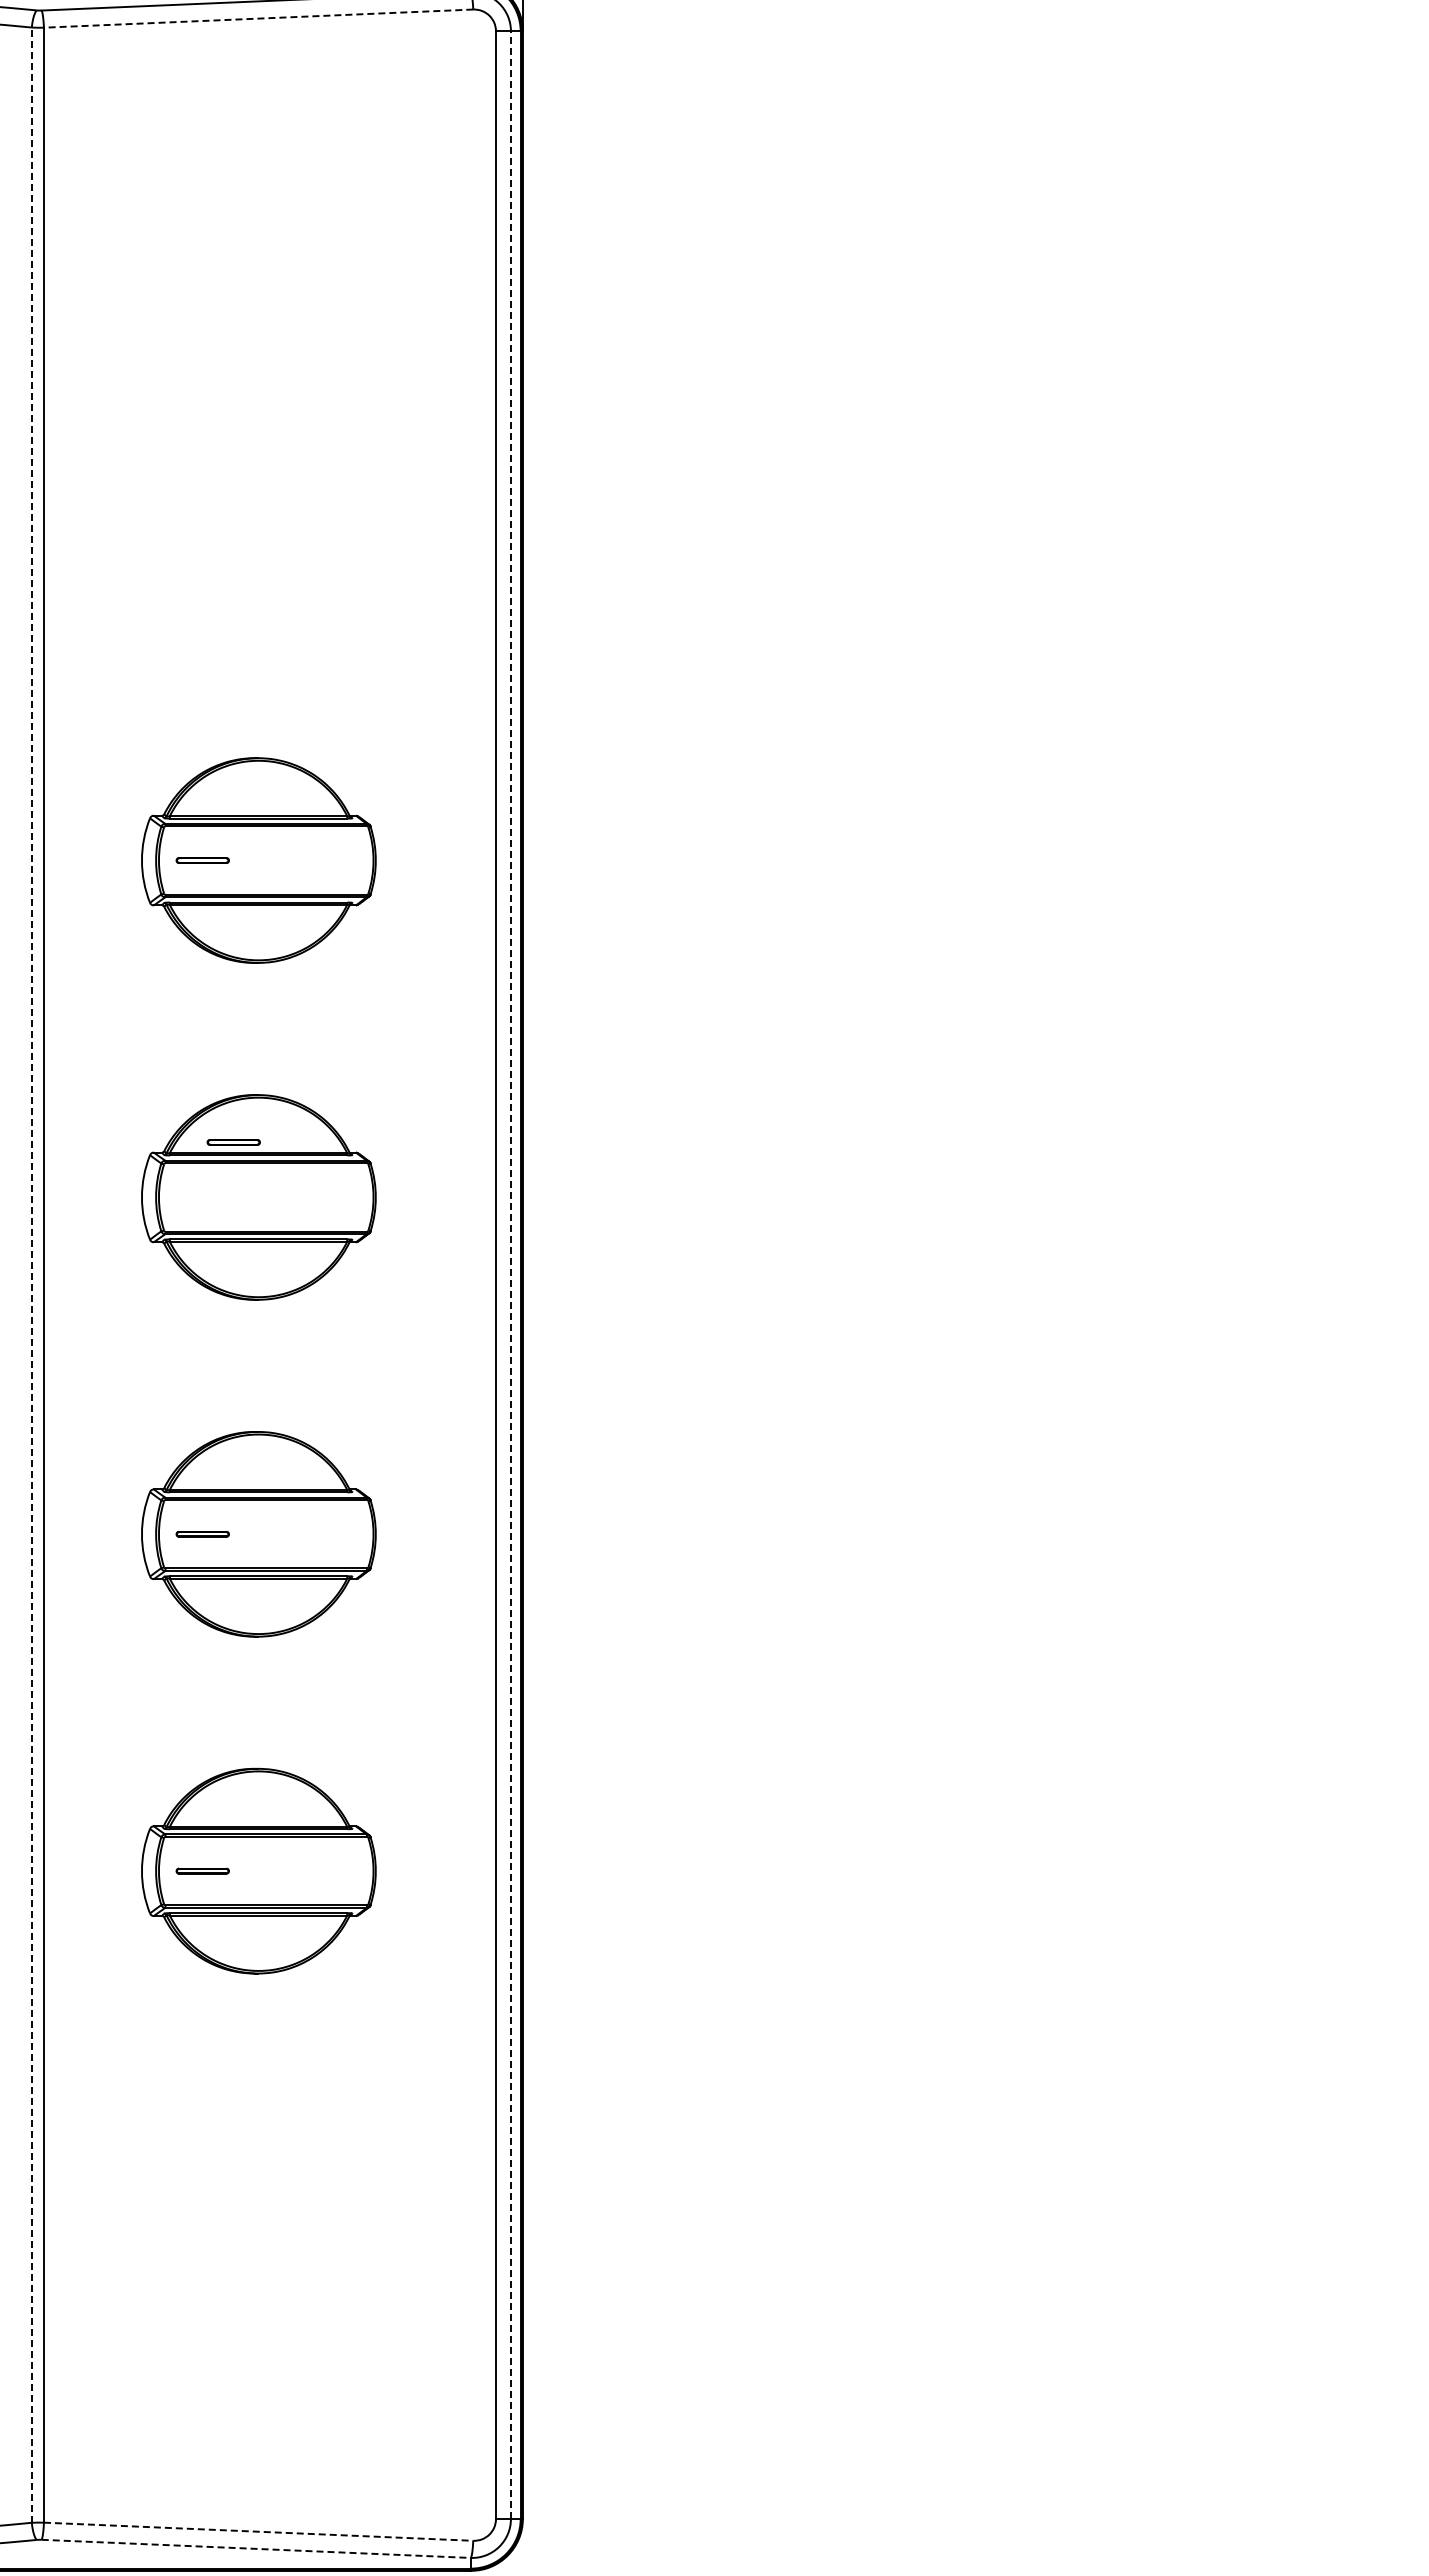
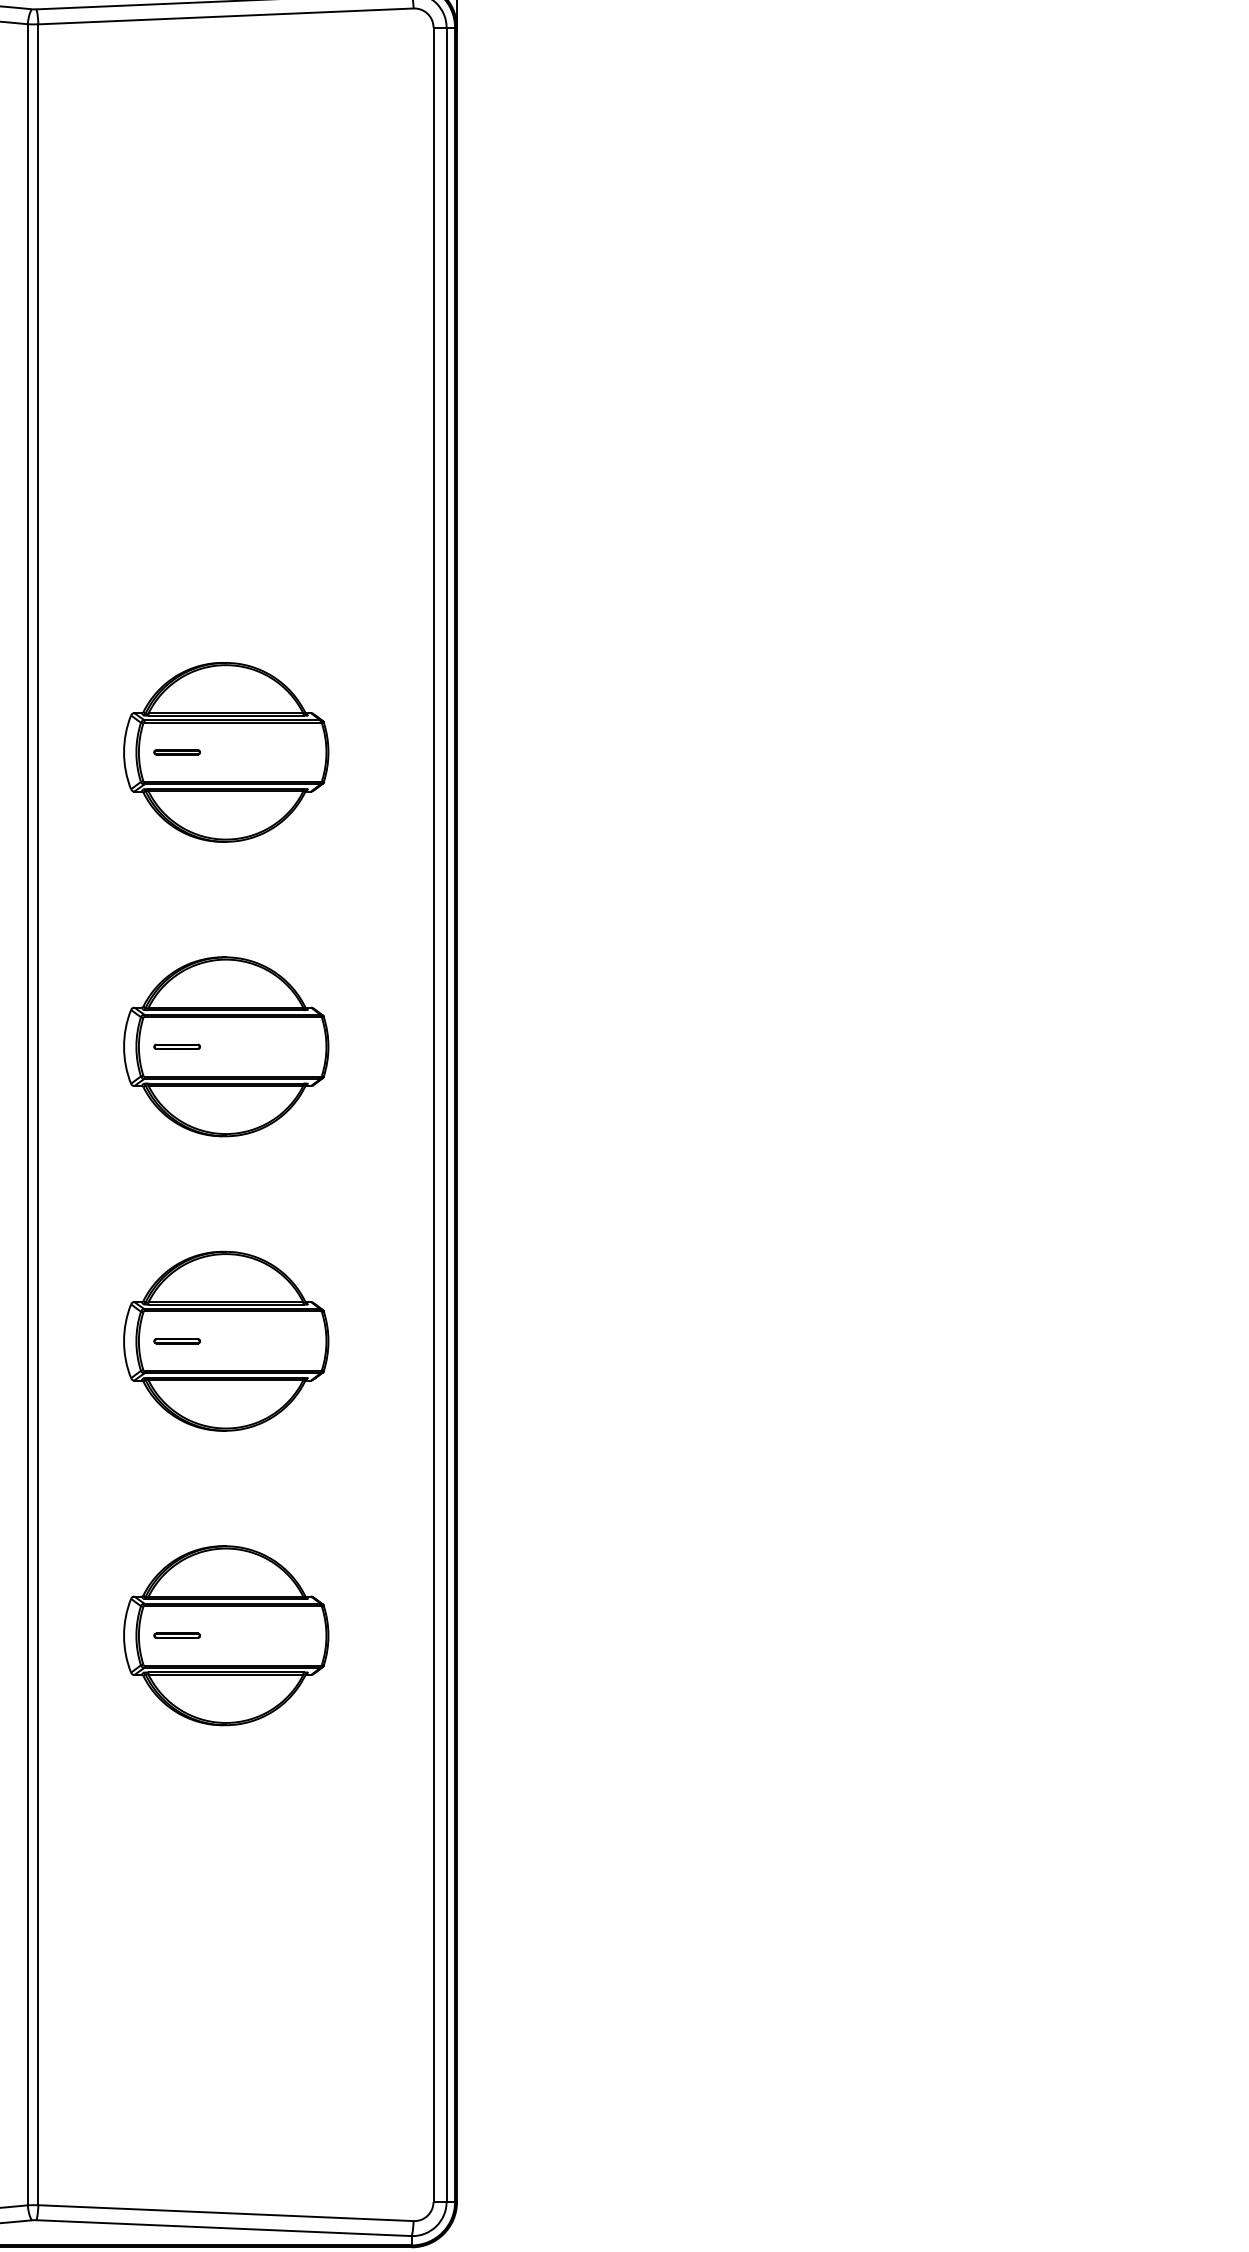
line: (258, 18) -> (225, 16), dashed -> solid
part: (233, 1142) -> (176, 1046), moved
line: (31, 1275) -> (27, 1115), dashed -> solid
line: (510, 1275) -> (446, 1115), dashed -> solid
line: (258, 2531) -> (225, 2212), dashed -> solid
line: (256, 2548) -> (224, 2227), dashed -> solid

